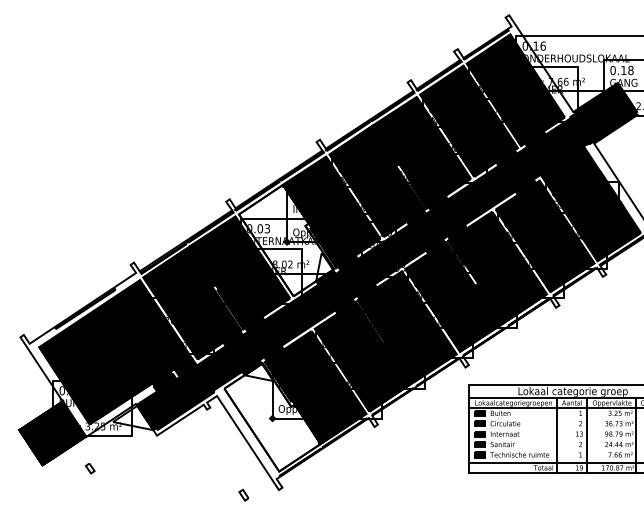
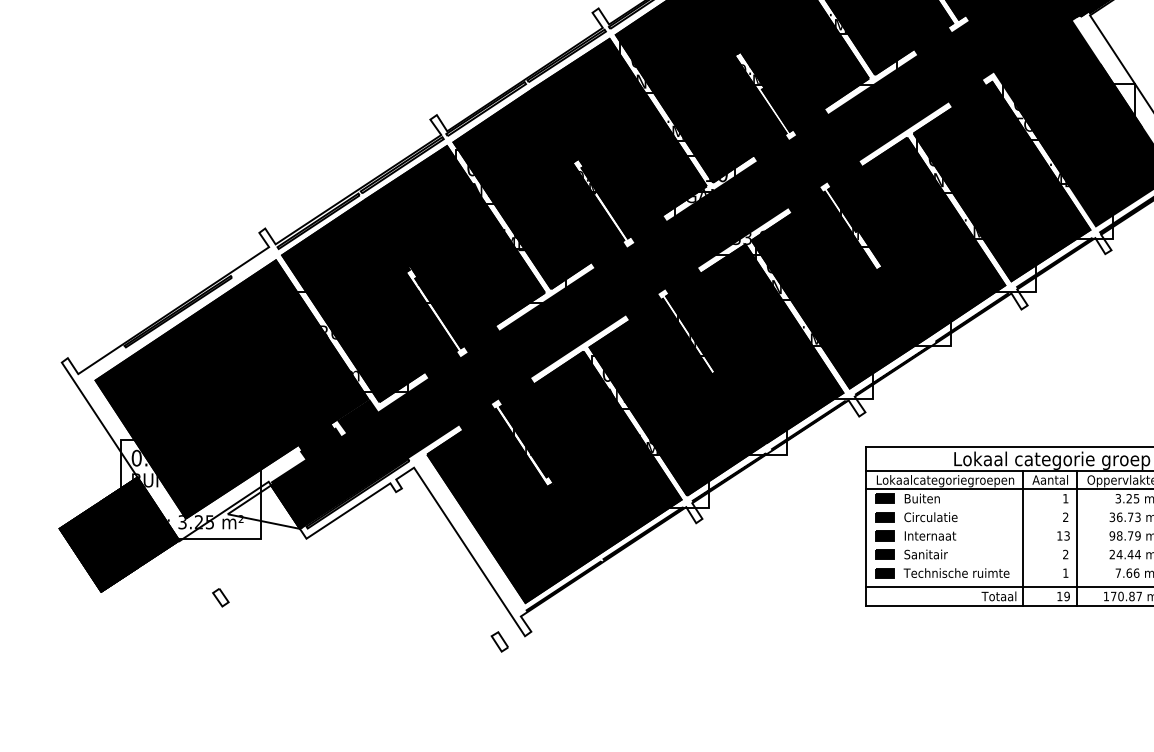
fill: (286, 240) -> (538, 188), added
fill: (271, 417) -> (511, 506), added
part: (89, 468) -> (219, 597), moved
part: (243, 494) -> (499, 640), moved

